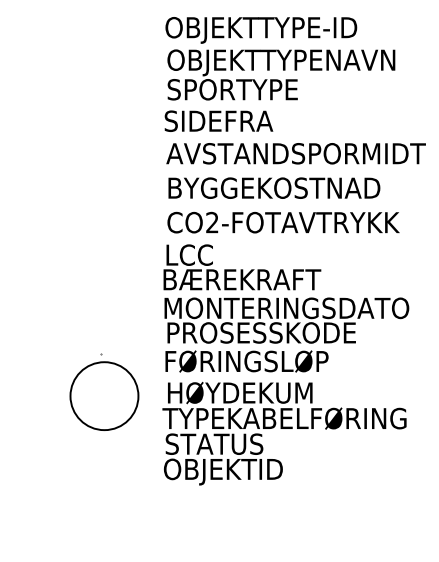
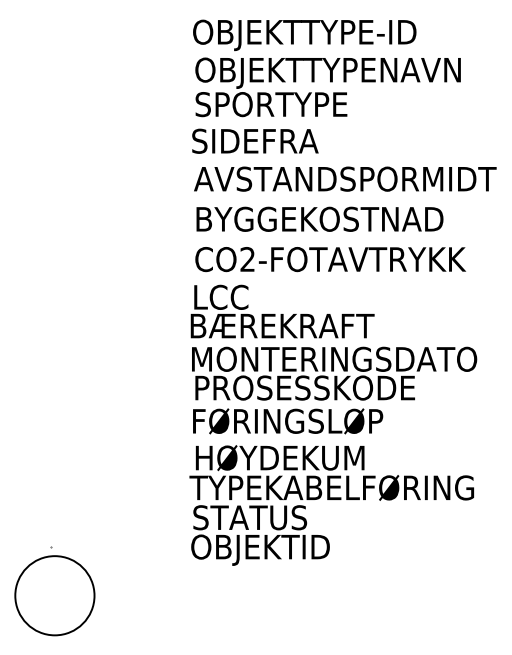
part: (104, 392) -> (54, 591), moved

